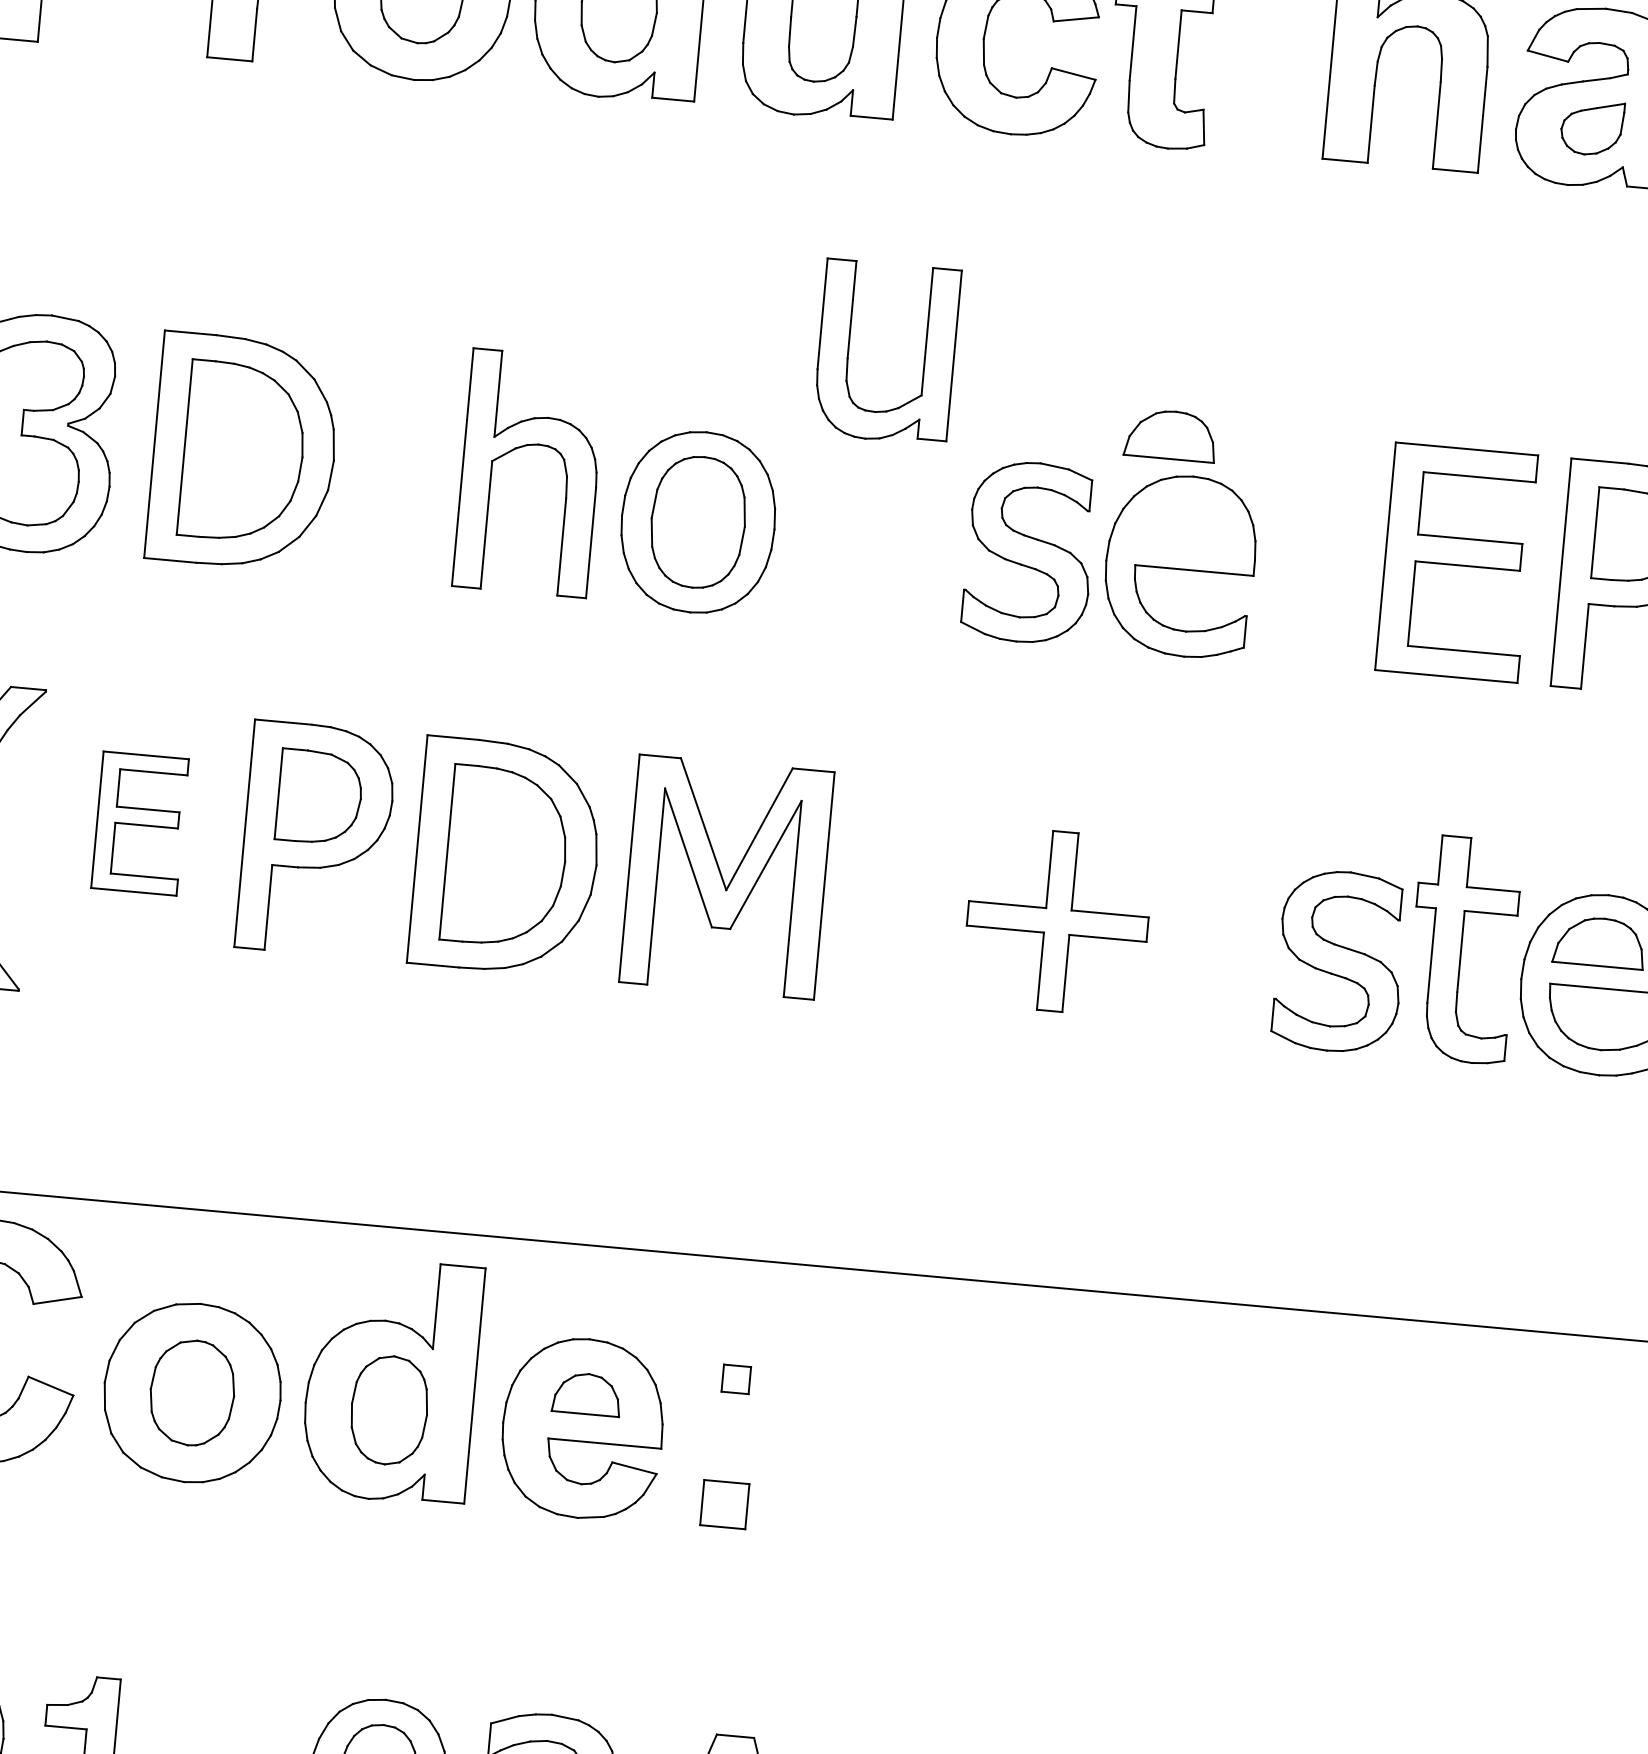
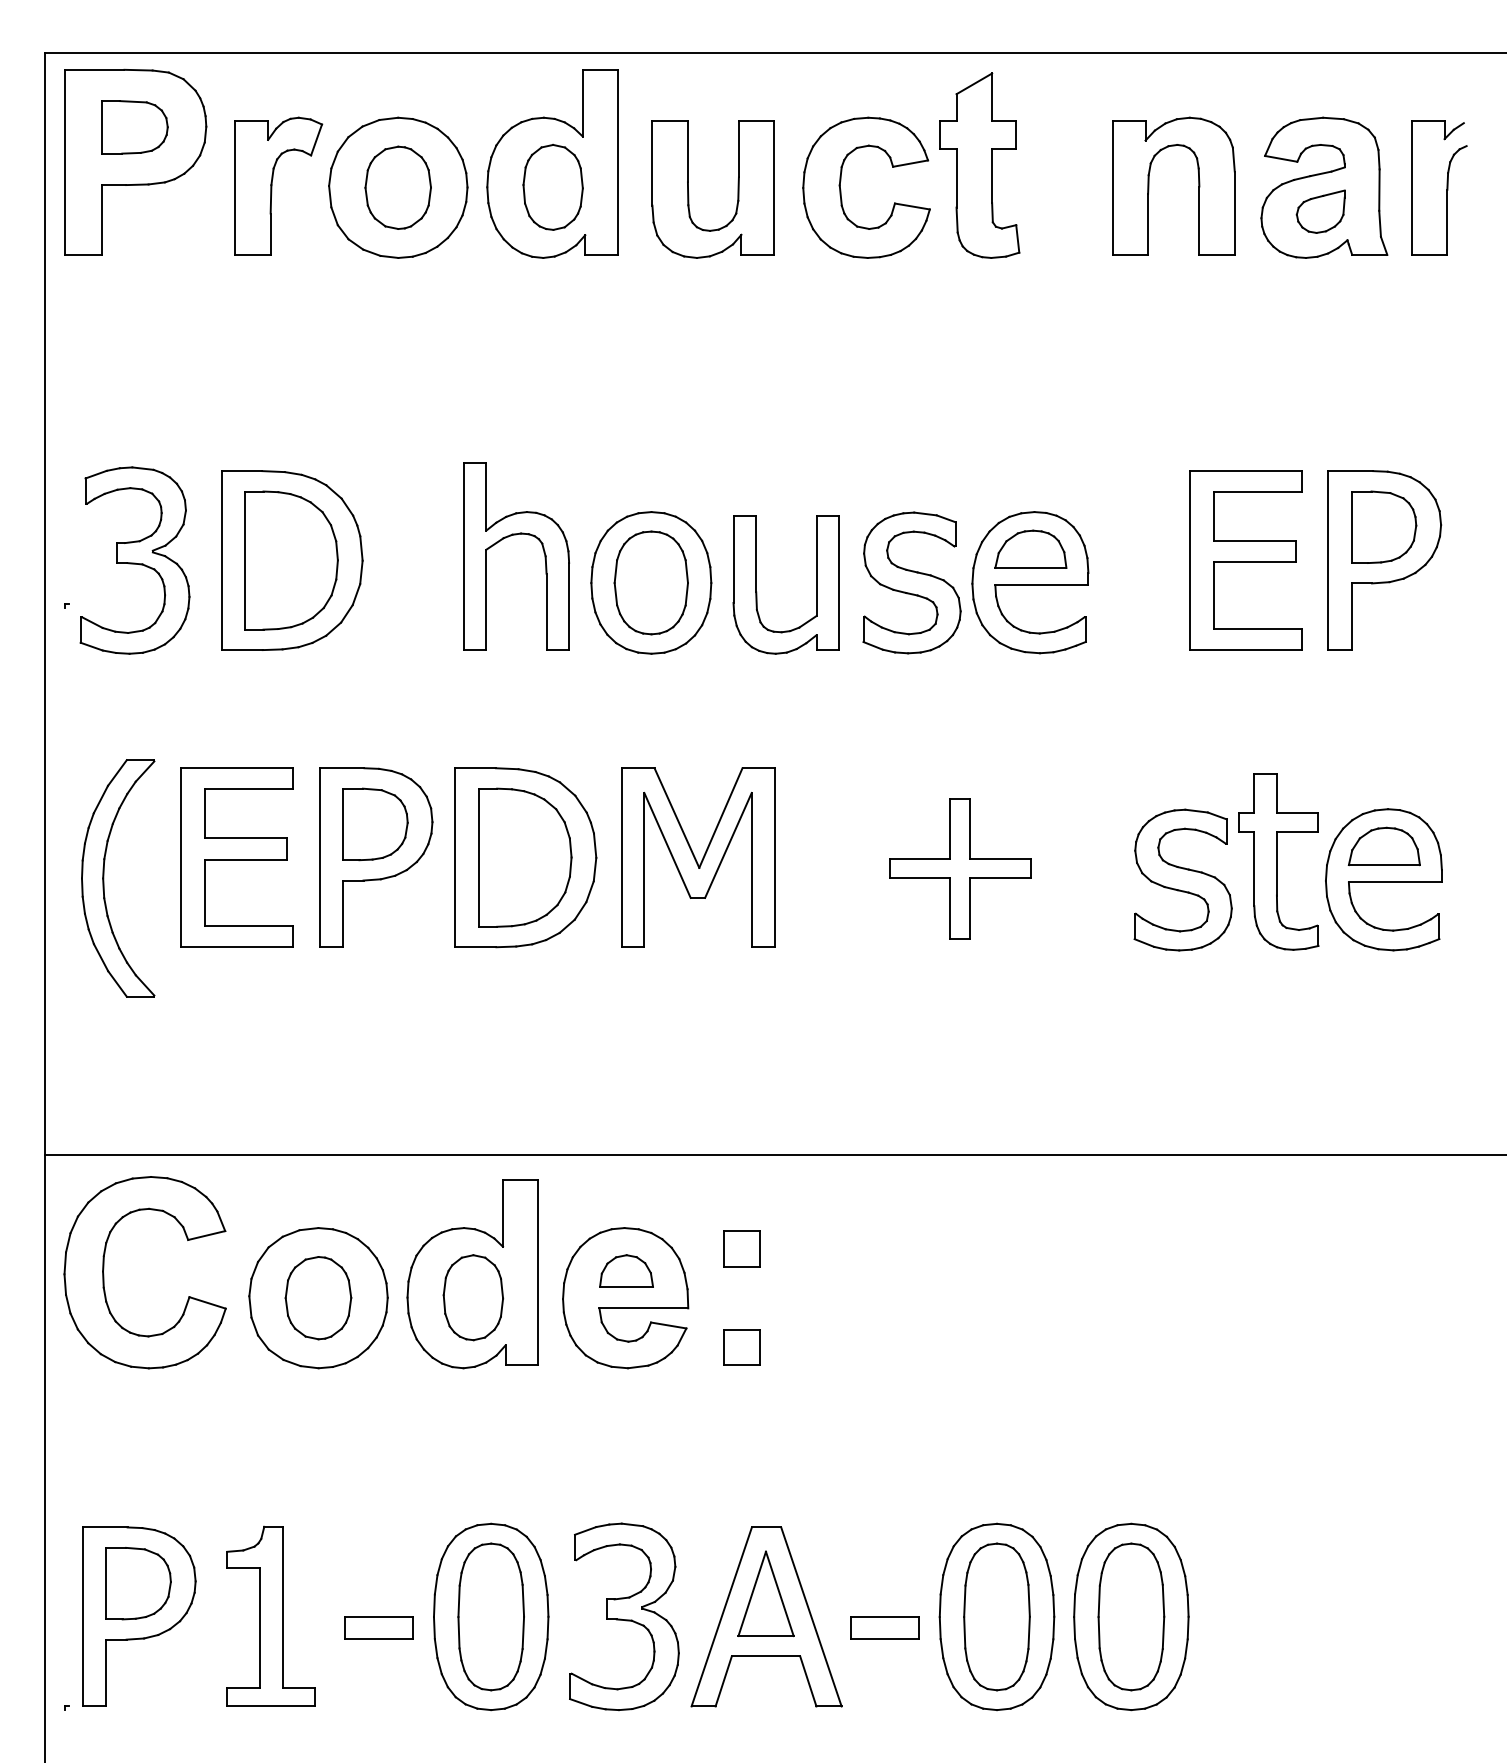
part: (848, 348) -> (756, 584), moved
part: (1170, 434) -> (1030, 548), moved
part: (139, 823) -> (236, 857), size x1.67
part: (735, 1378) -> (741, 1248), size x1.67

